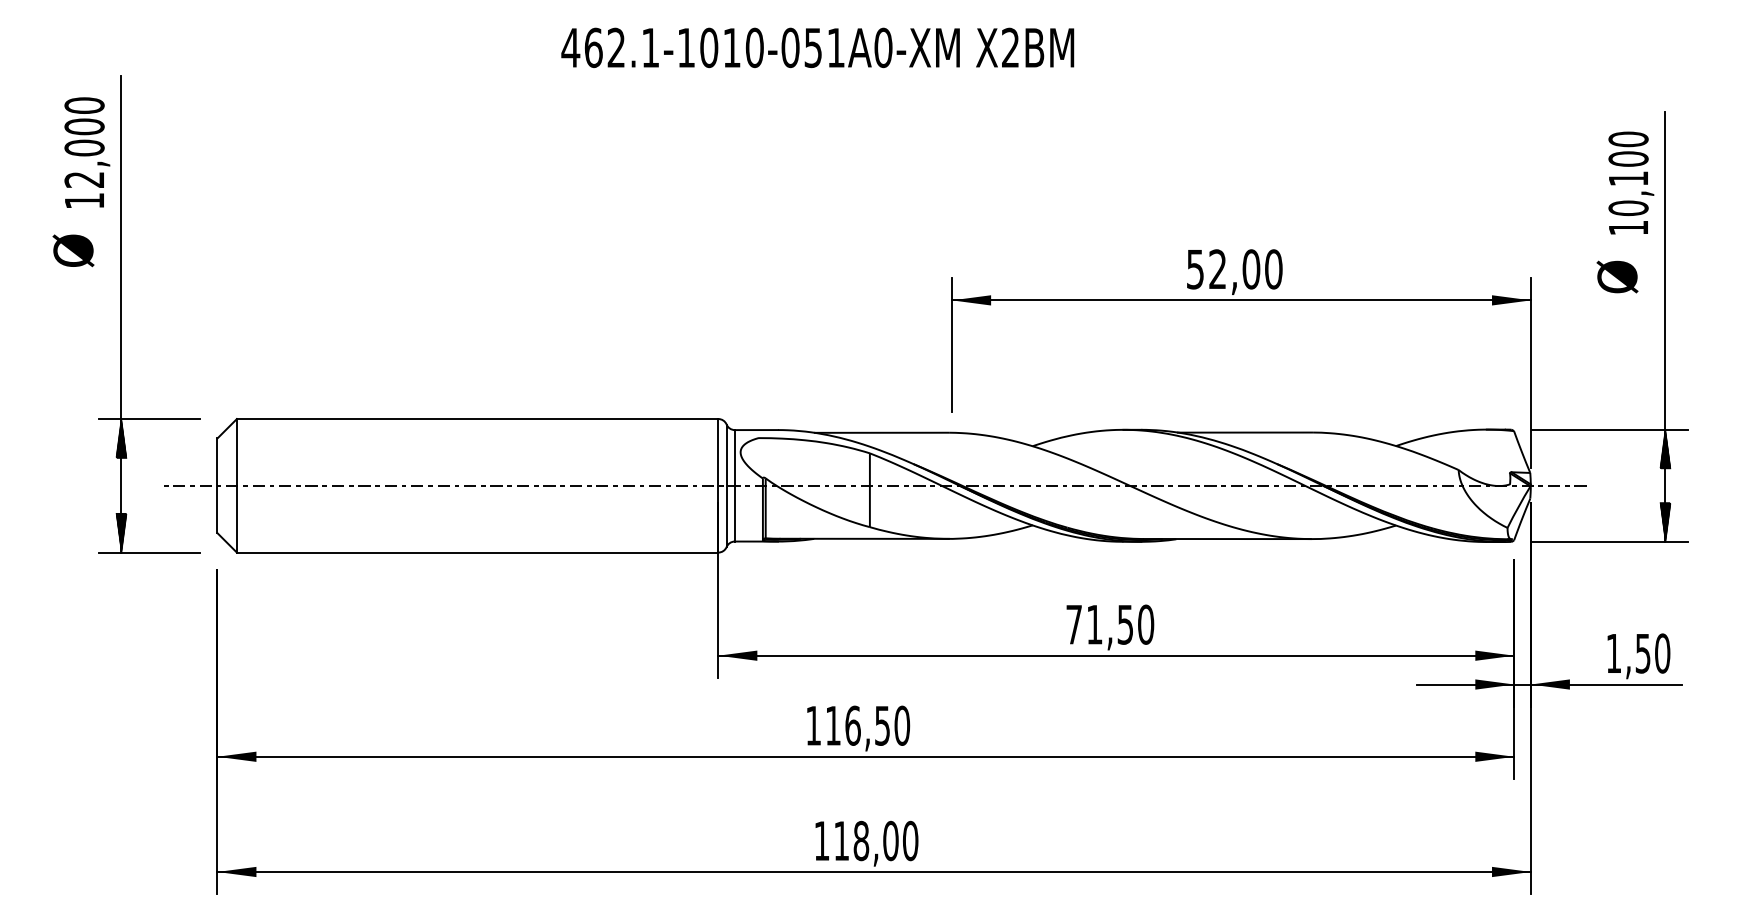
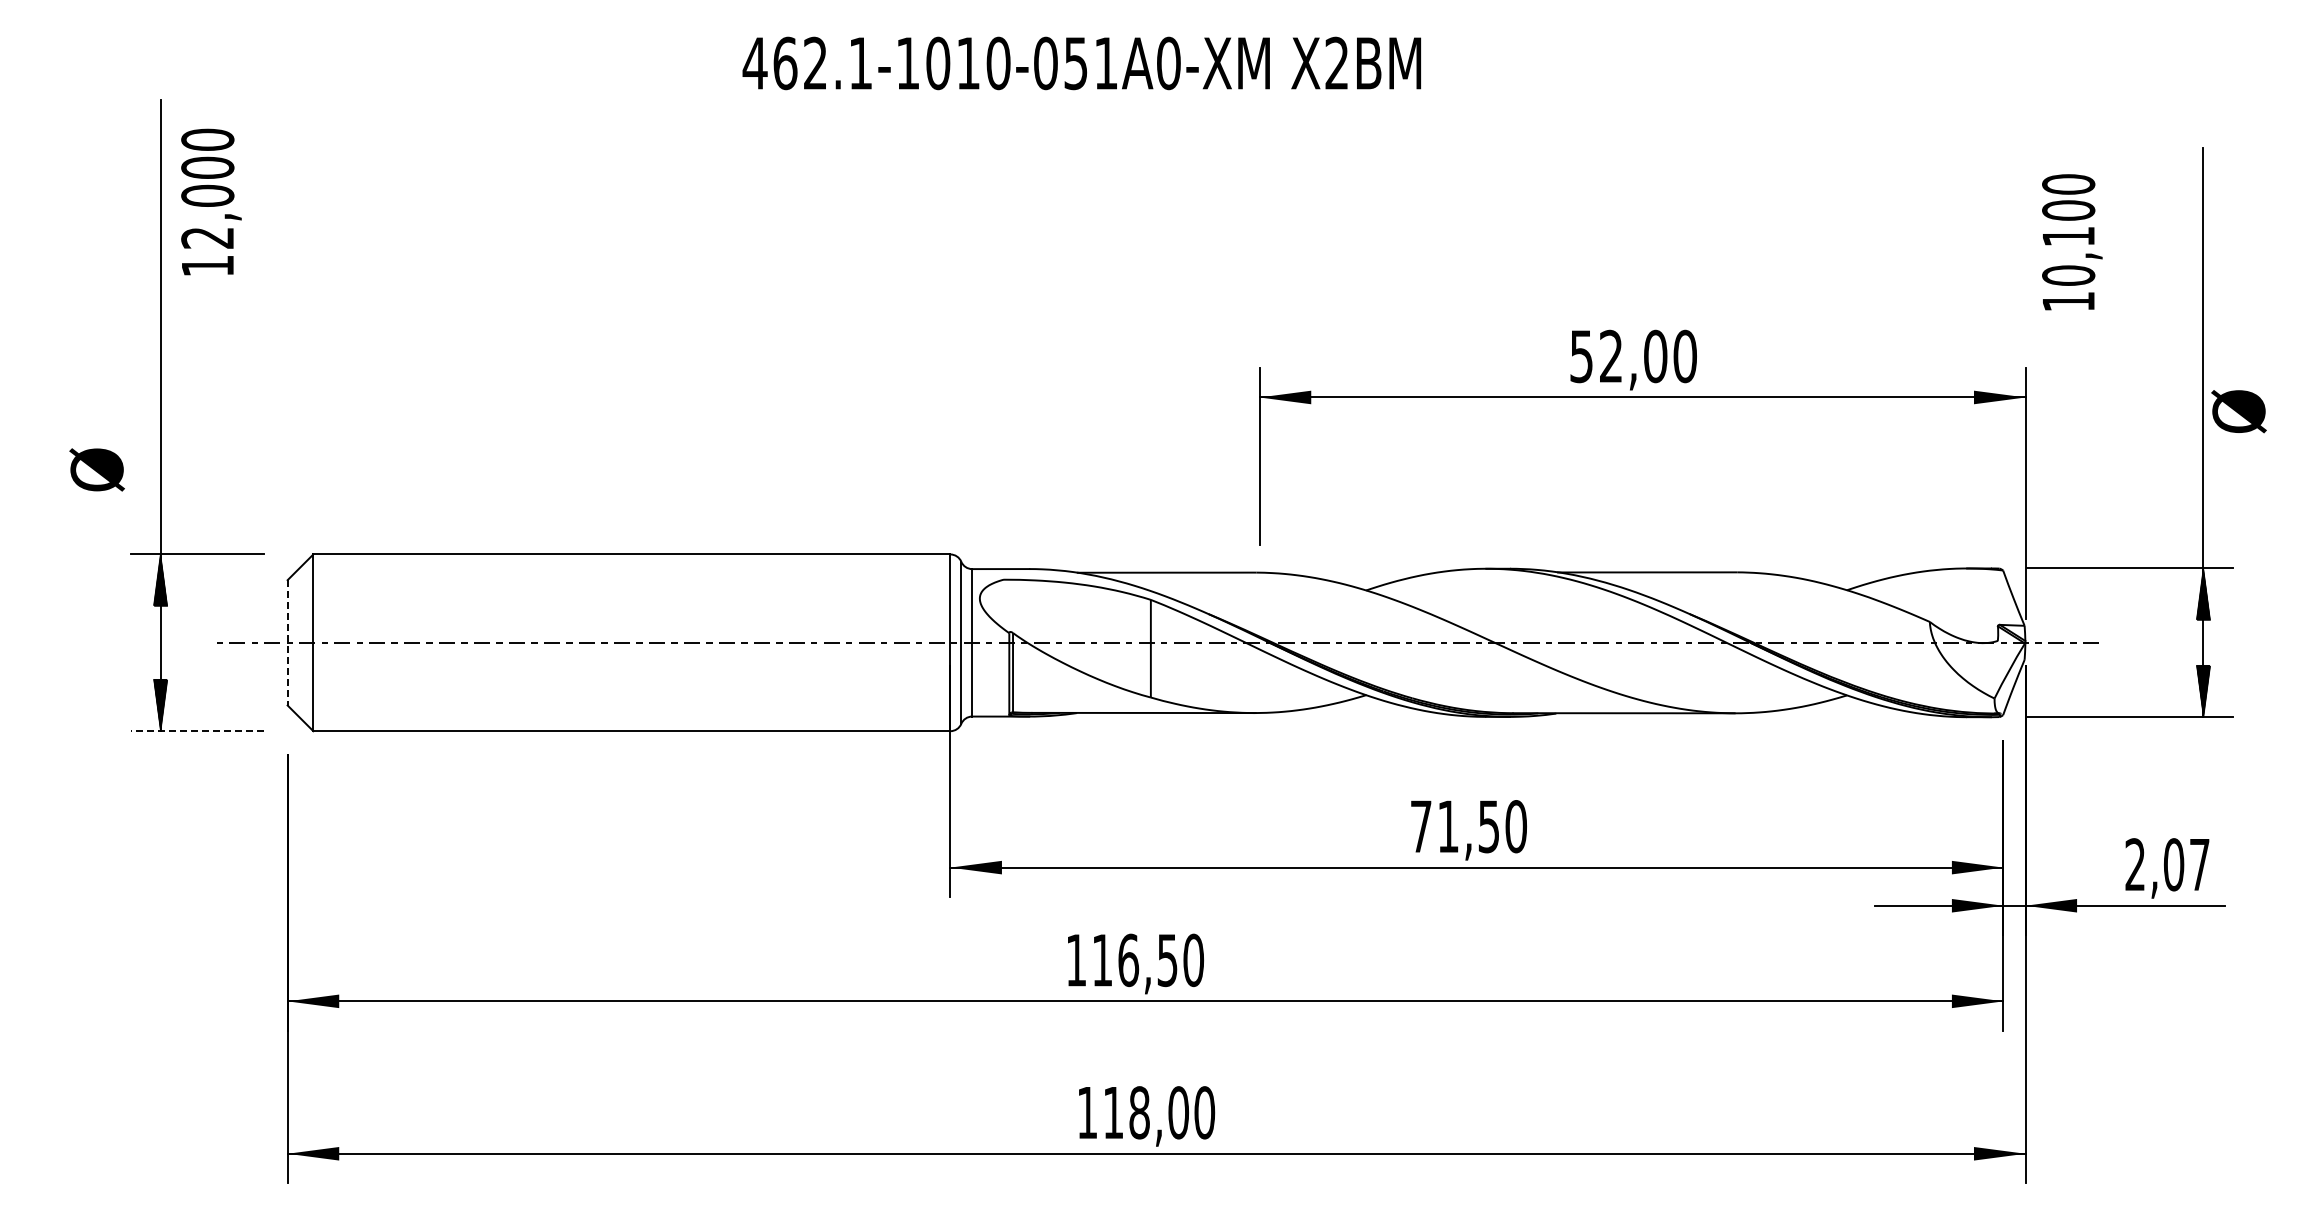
text: (87, 152) -> (211, 201), moved
text: (1631, 183) -> (2072, 242), moved
text: (73, 250) -> (96, 469), moved
text: (1617, 276) -> (2238, 411), moved
line: (217, 485) -> (287, 642), solid -> dashed
line: (149, 552) -> (197, 731), solid -> dashed
text: (1638, 653) -> (2167, 864), 1,50 -> 2,07

